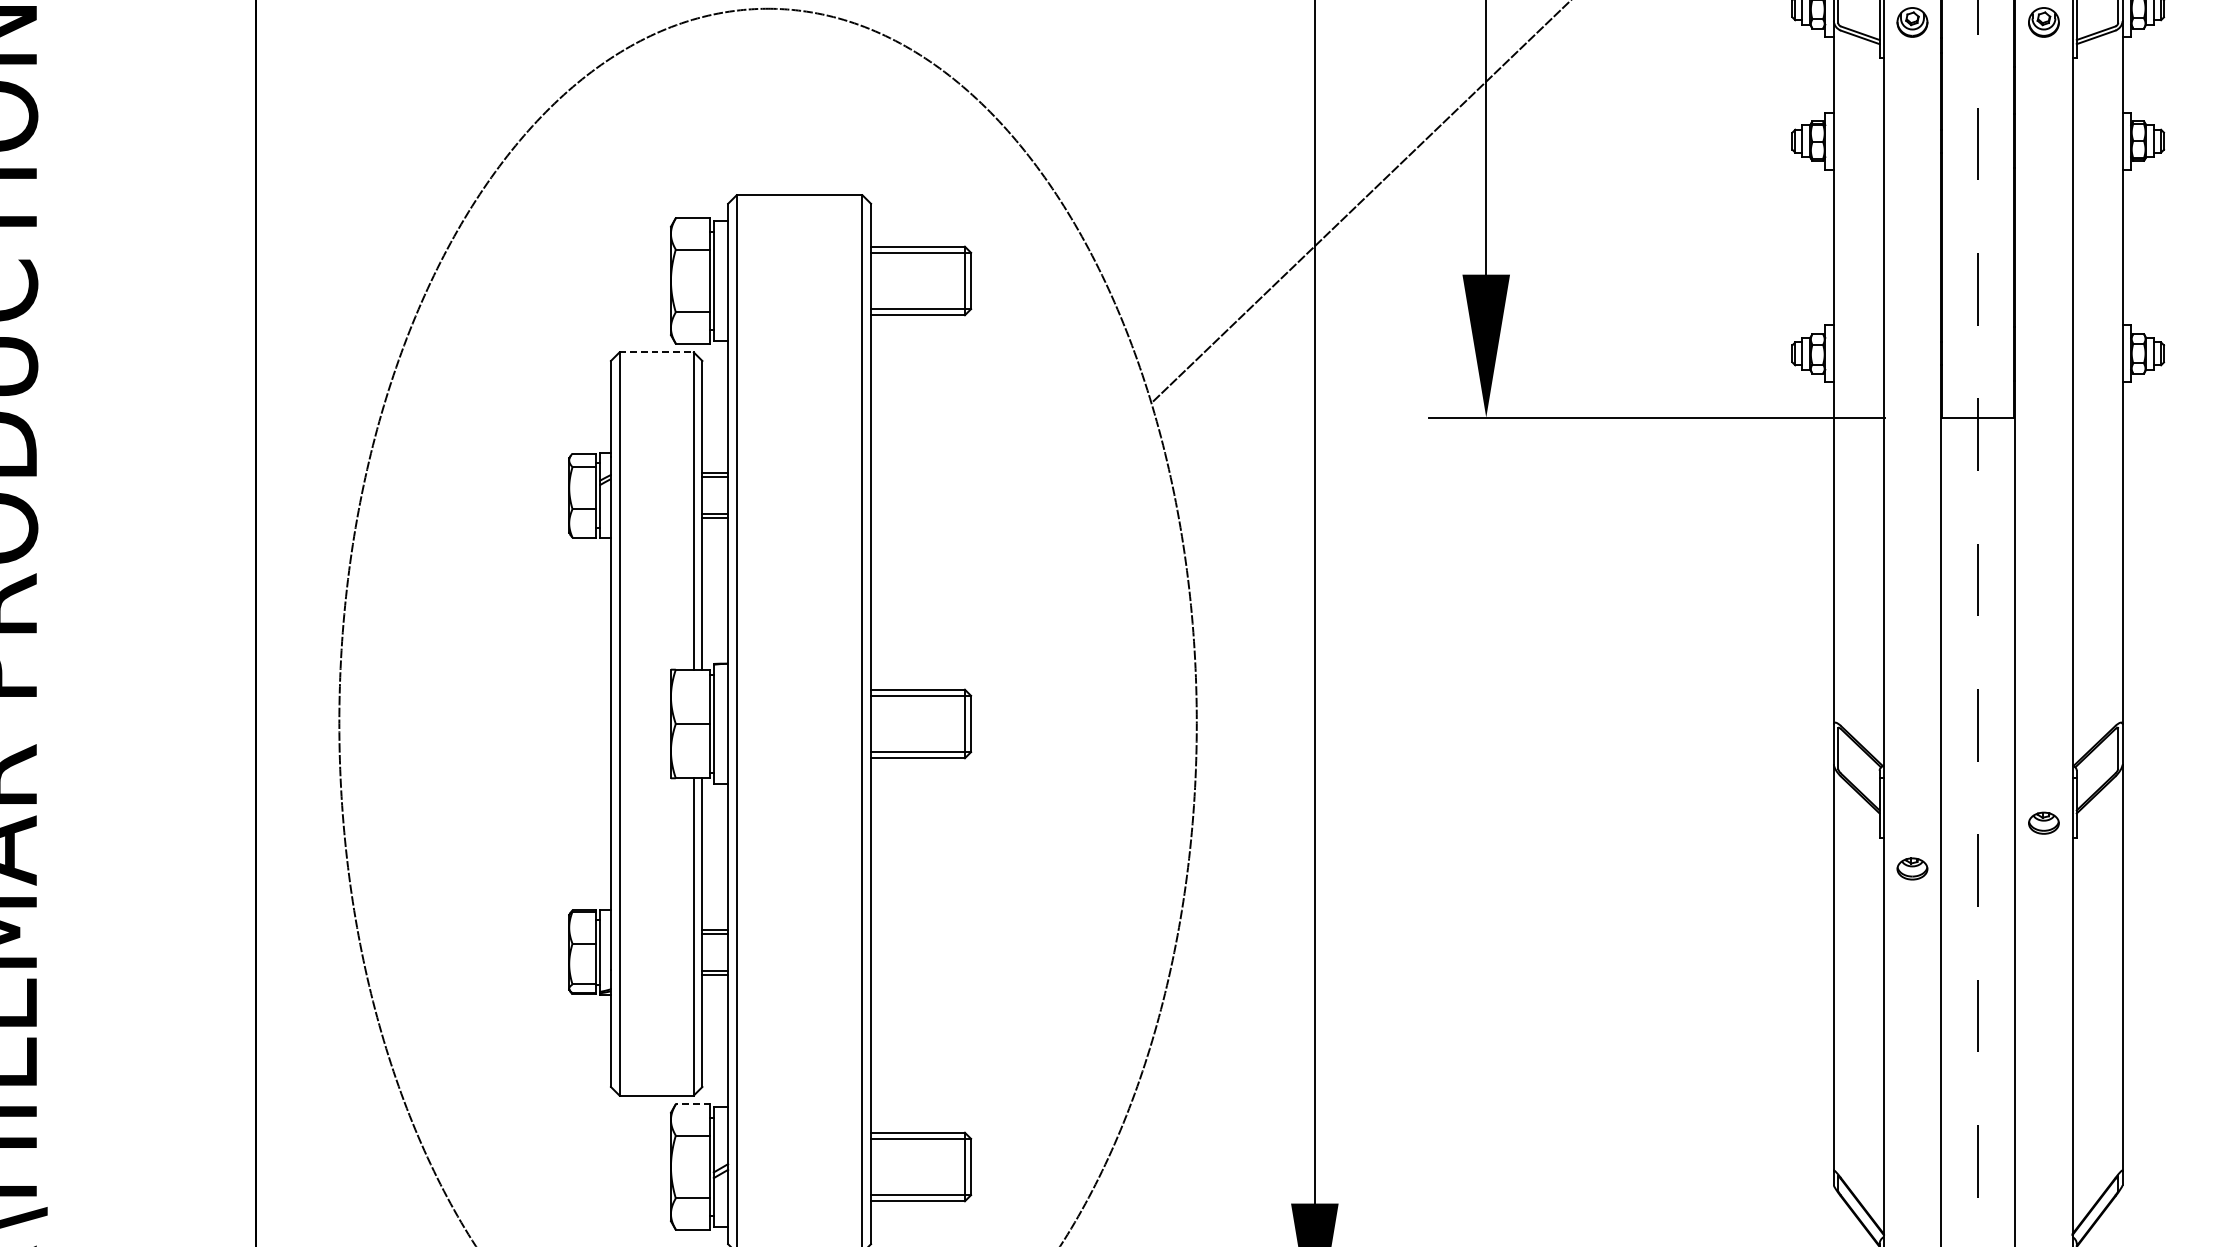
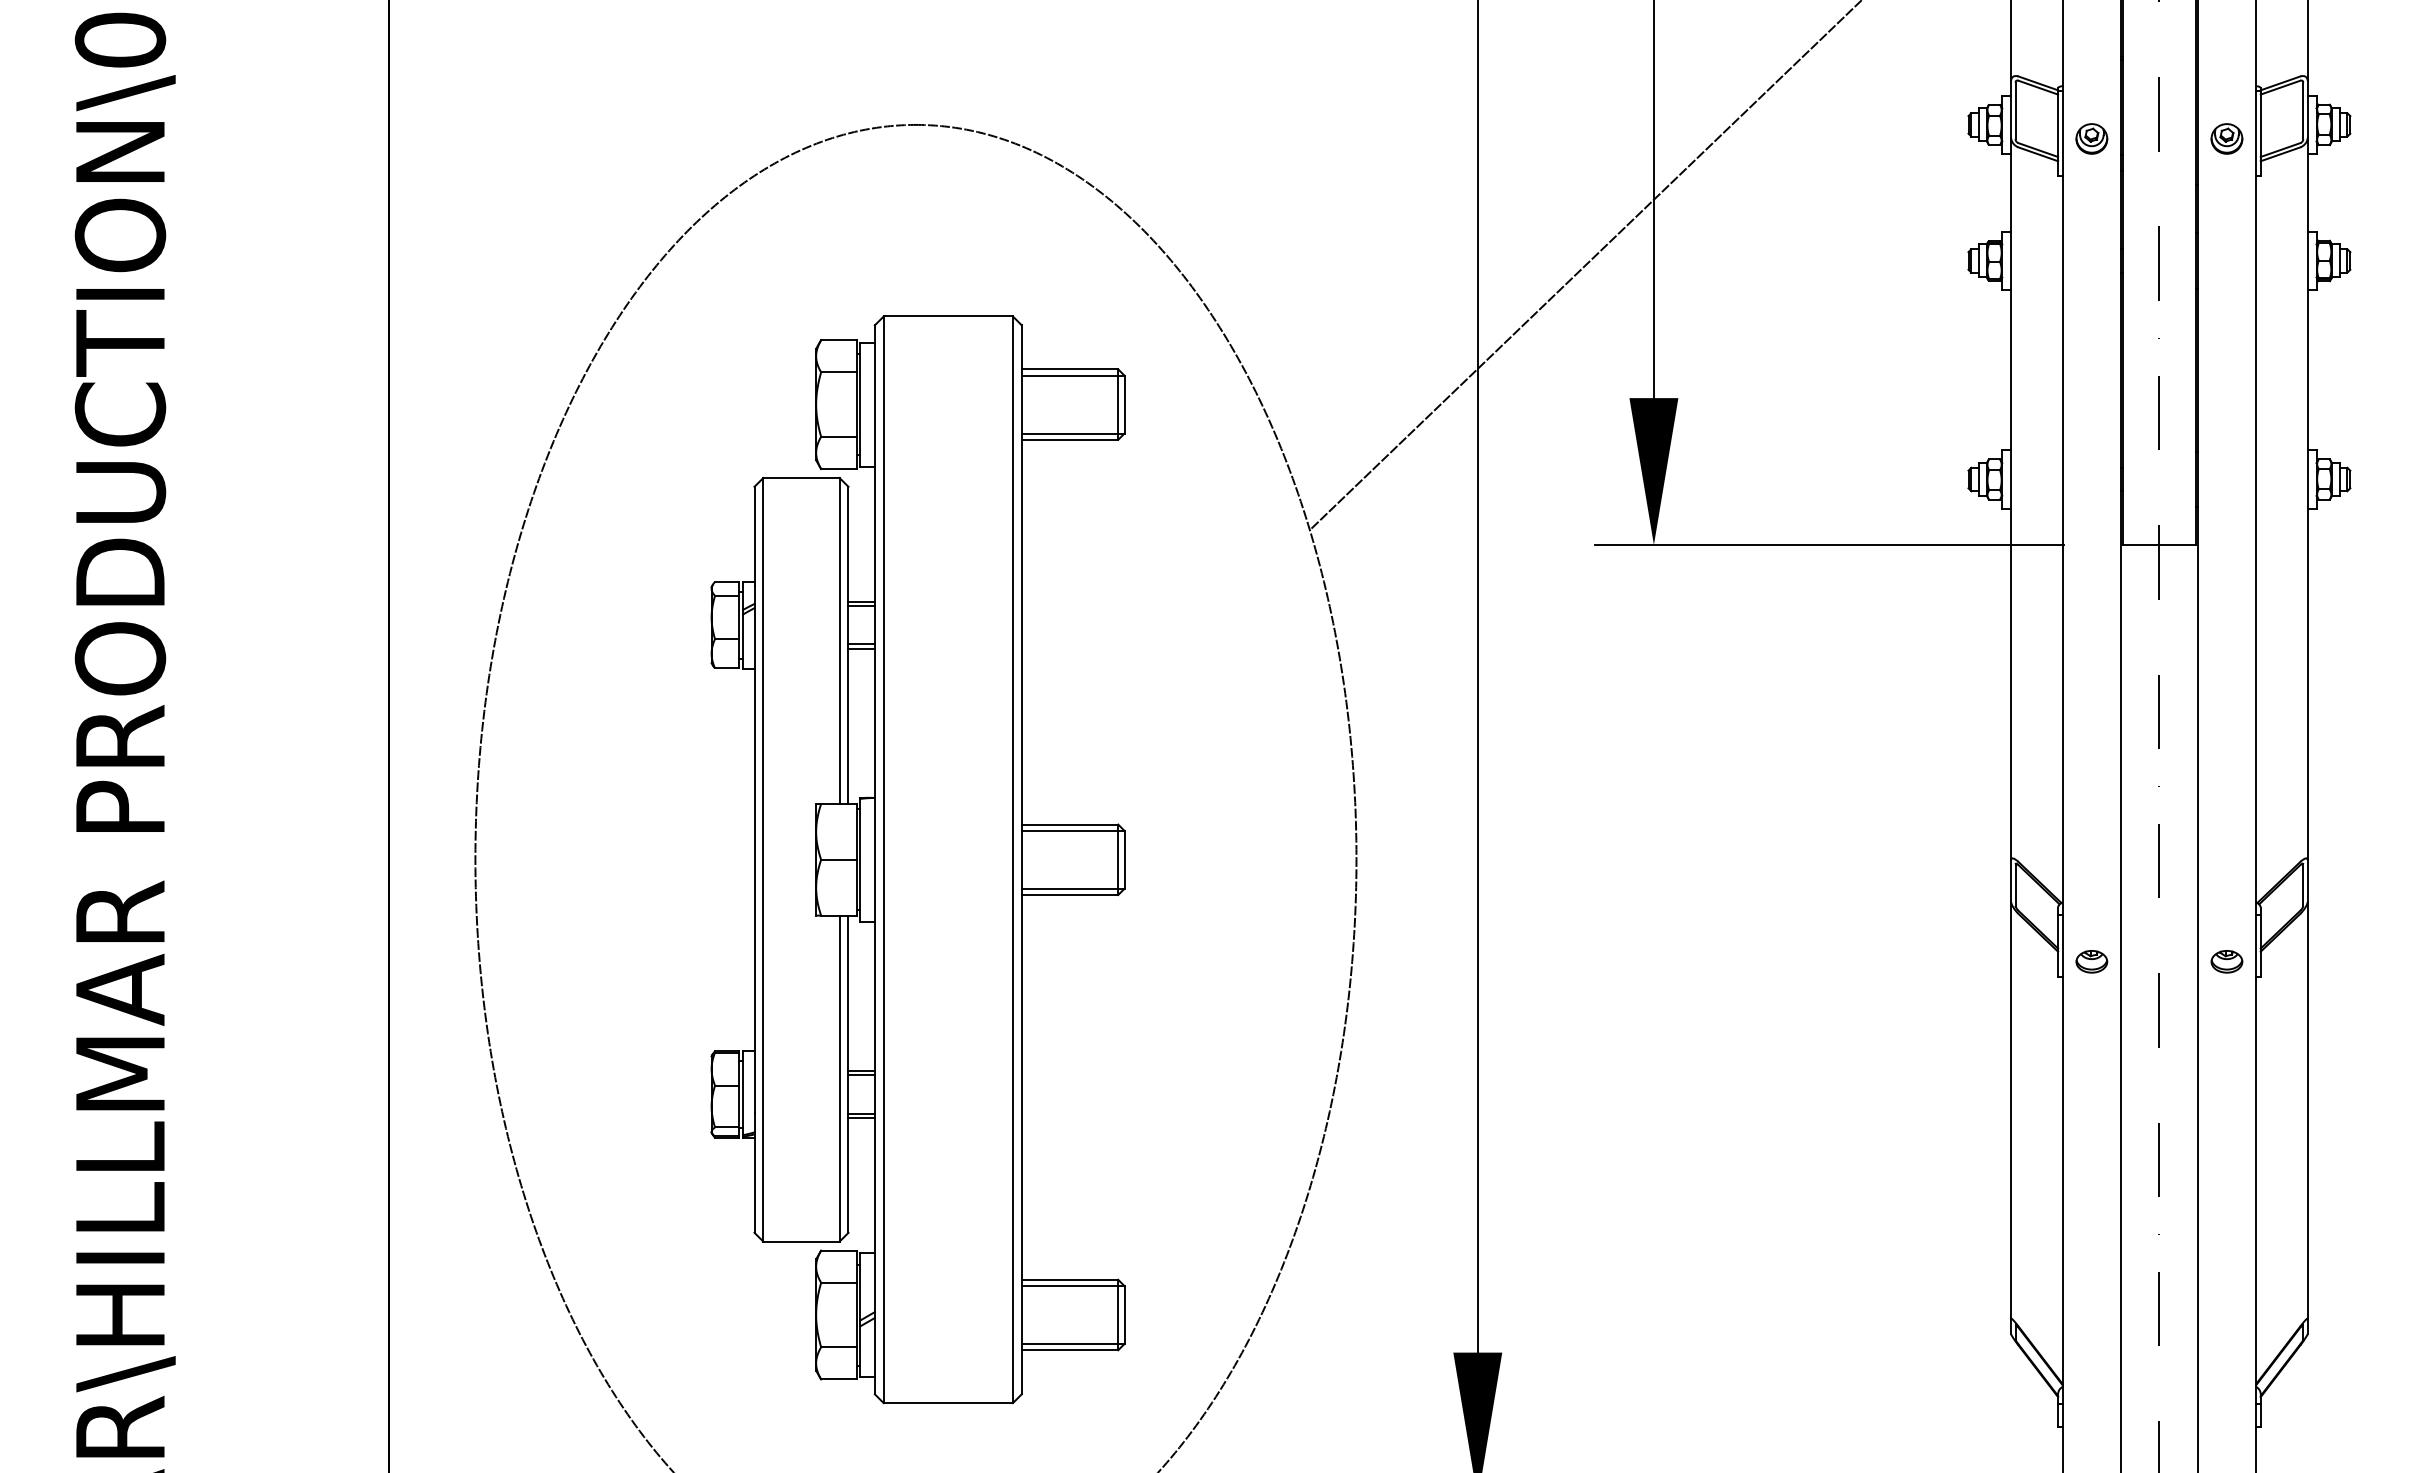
line: (656, 352) -> (801, 478), dashed -> solid
part: (1912, 868) -> (2091, 961), moved
line: (692, 1104) -> (838, 1250), dashed -> solid

